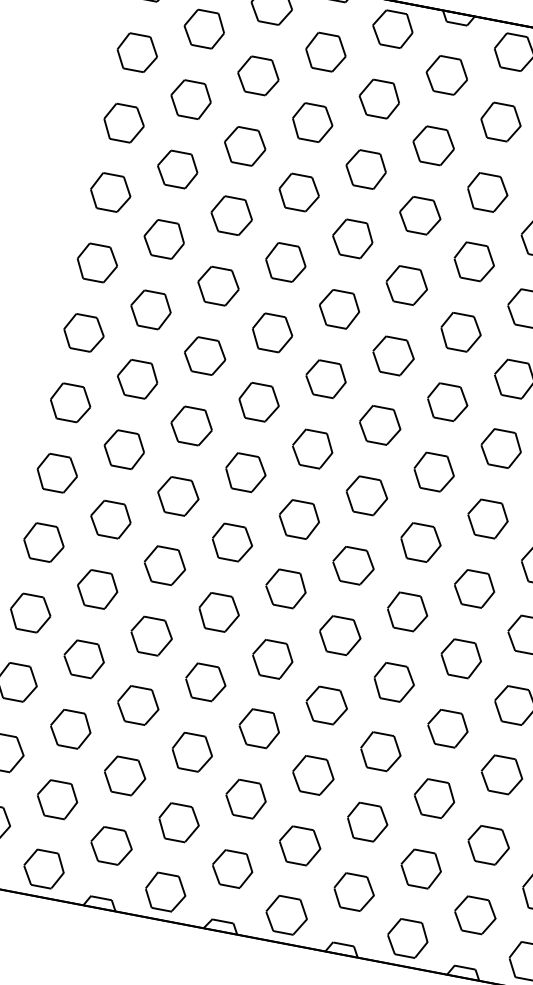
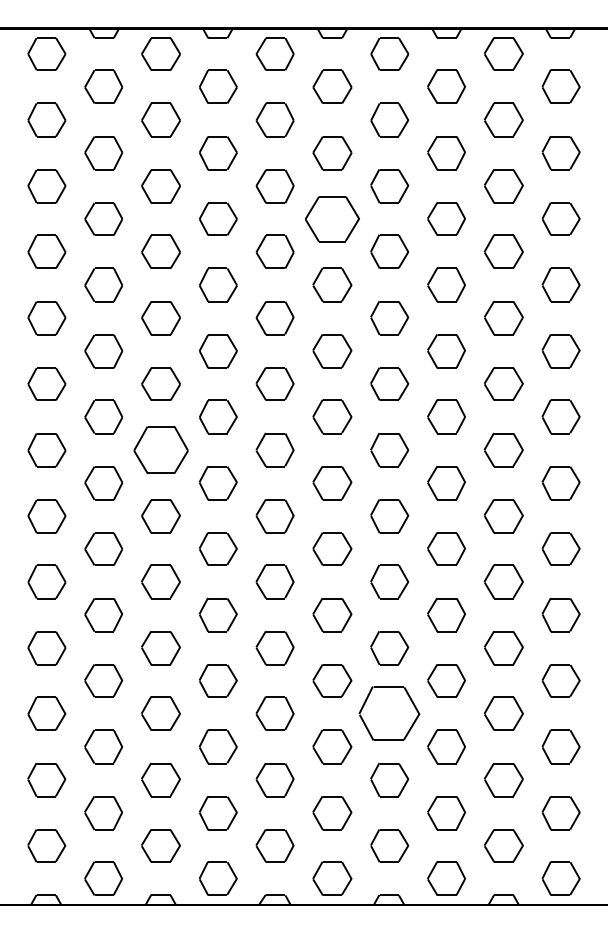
part: (420, 214) -> (332, 218), size x1.4
part: (191, 426) -> (160, 450), size x1.4
part: (380, 751) -> (389, 713), size x1.6

